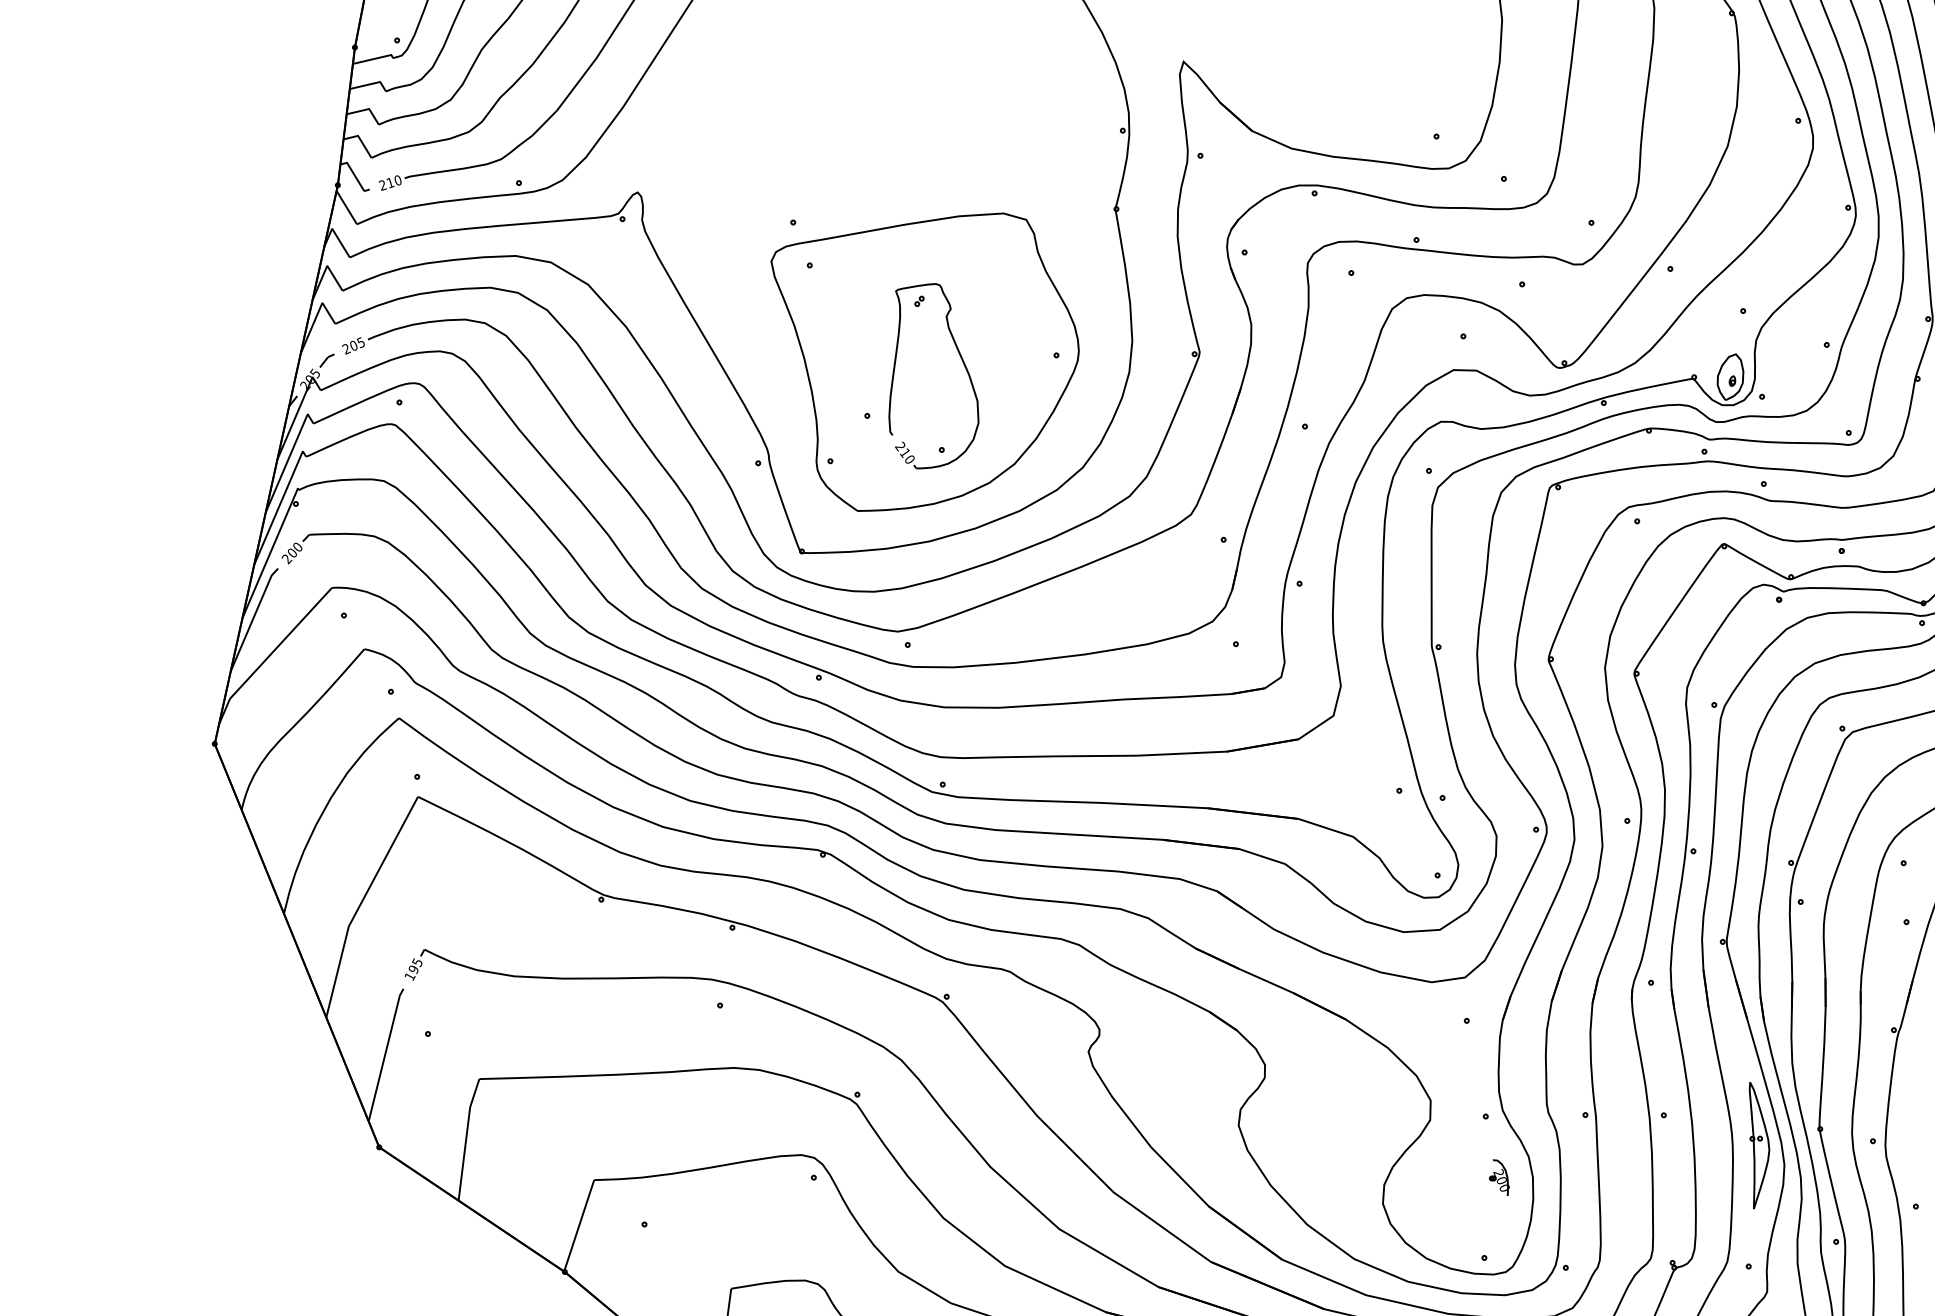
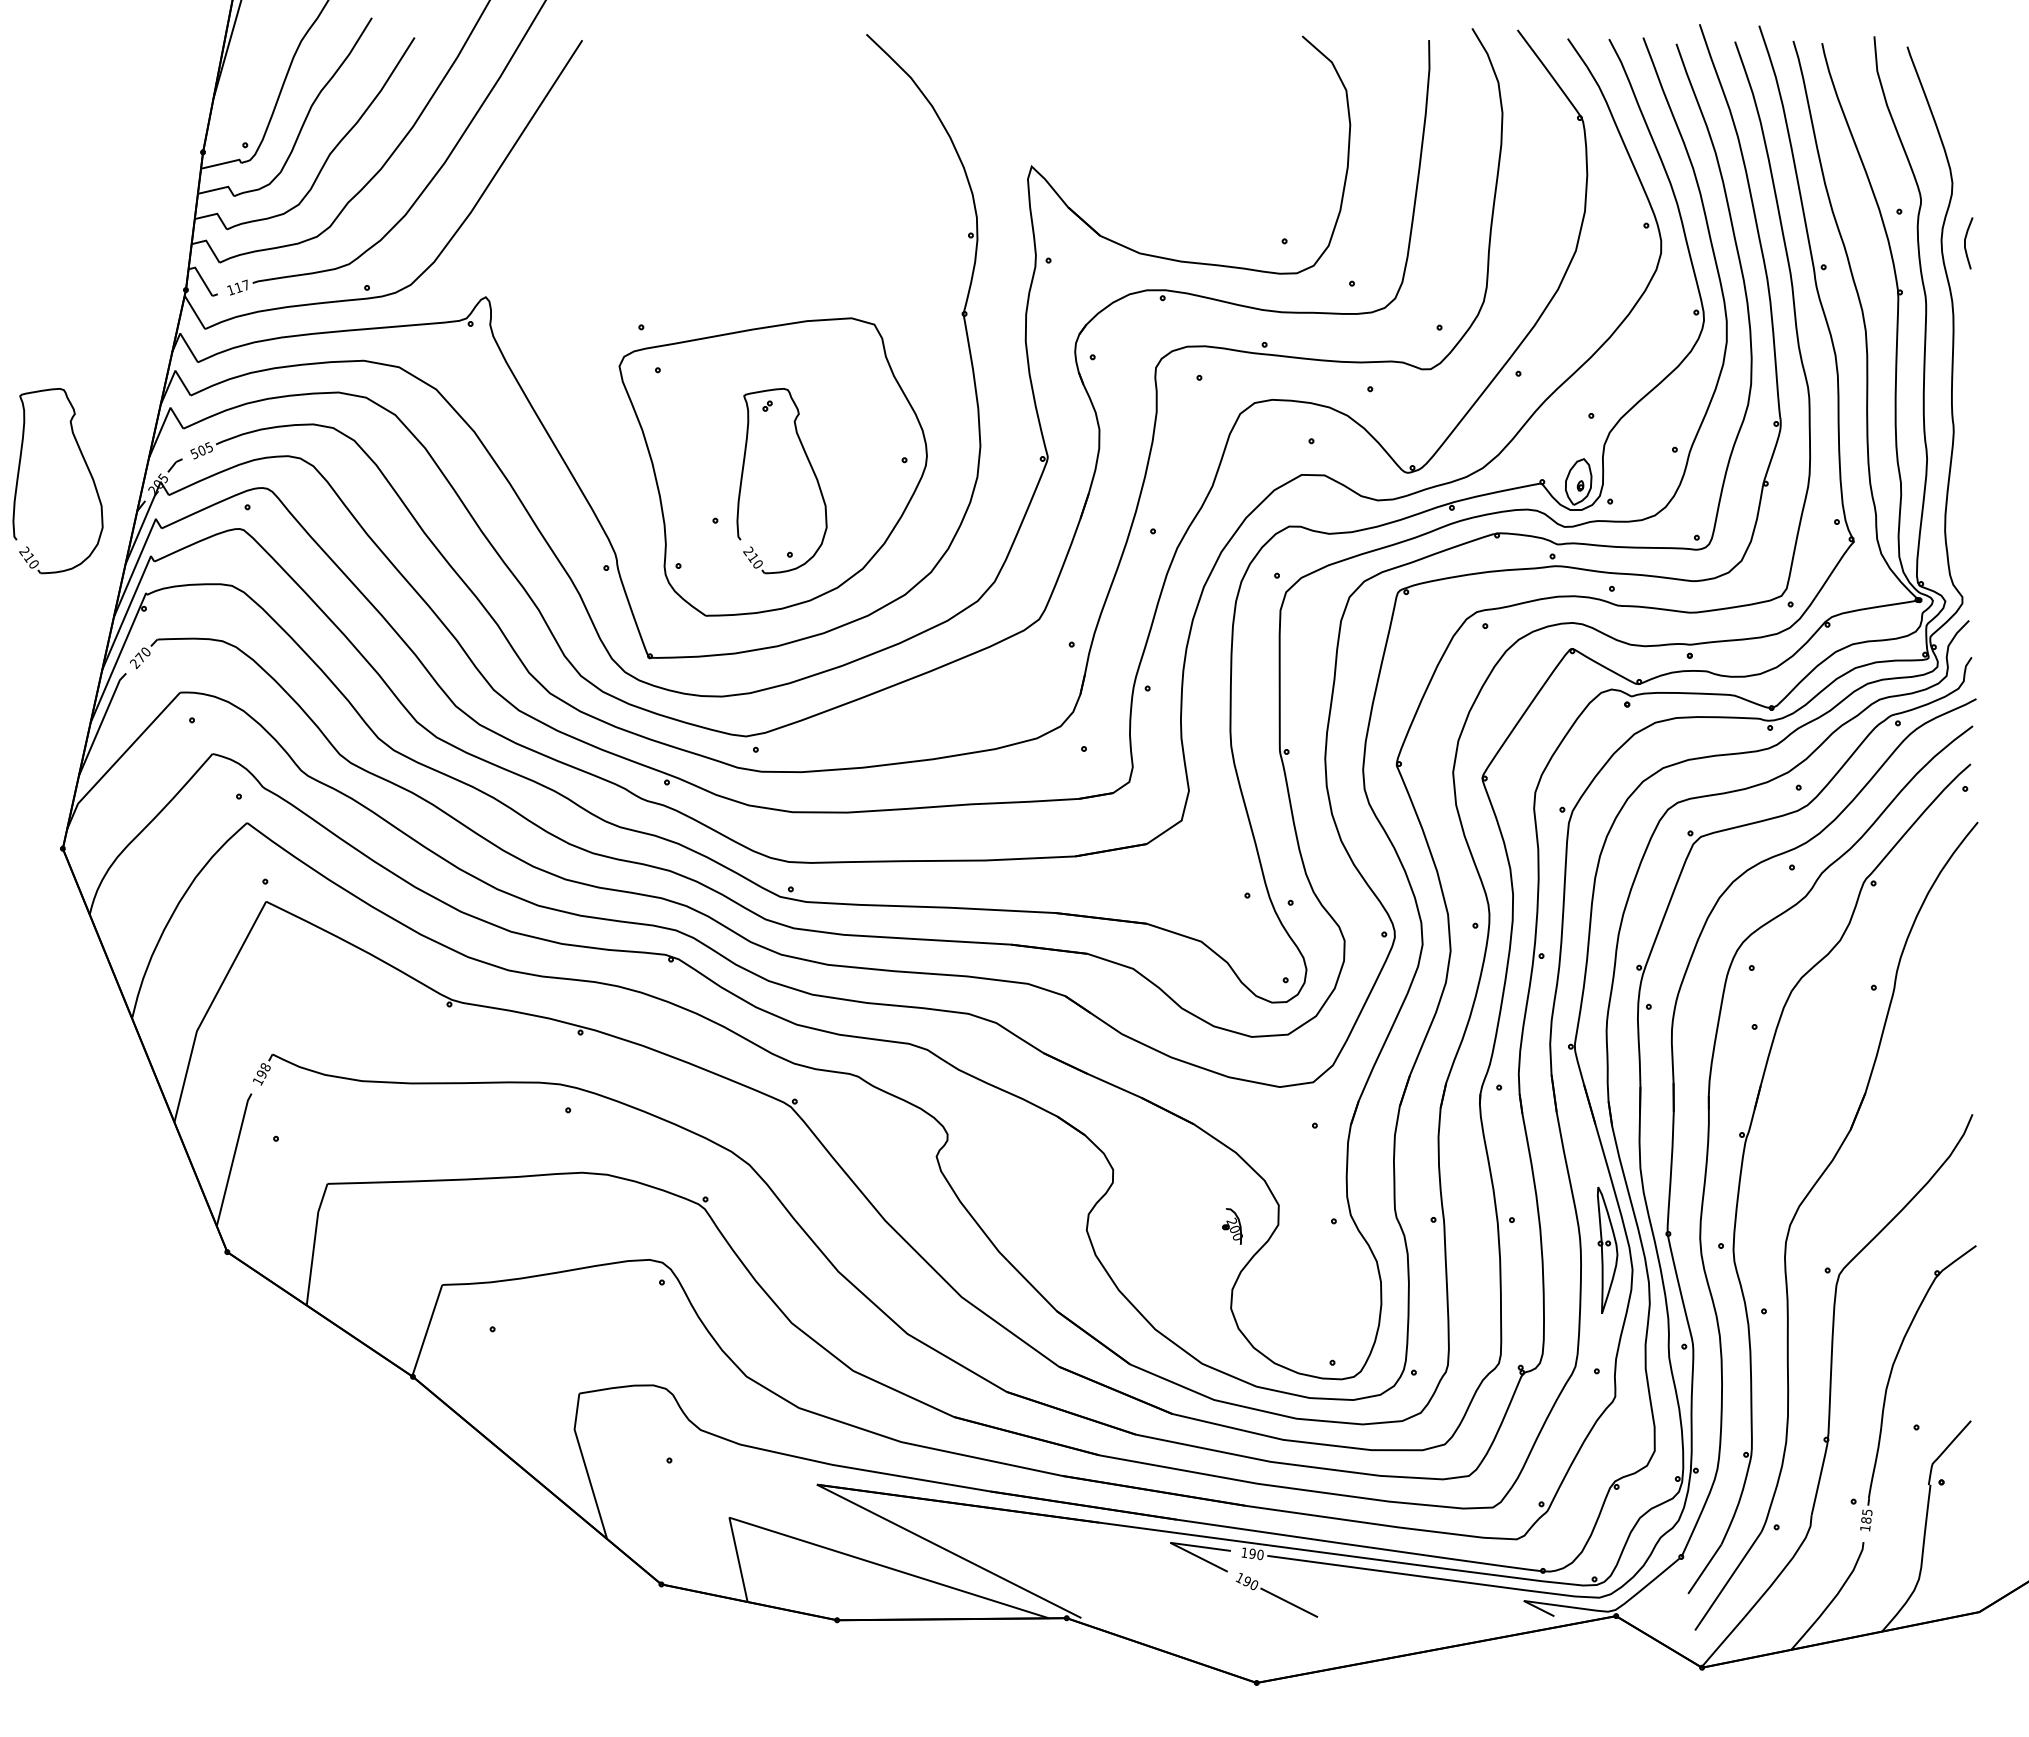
text: (389, 182) -> (237, 287), 210 -> 117
text: (346, 348) -> (194, 453), 205 -> 505
part: (238, 362) -> (86, 467), added
text: (292, 552) -> (140, 657), 200 -> 270
text: (417, 962) -> (265, 1067), 195 -> 198
part: (1499, 1177) -> (1232, 1226), moved

